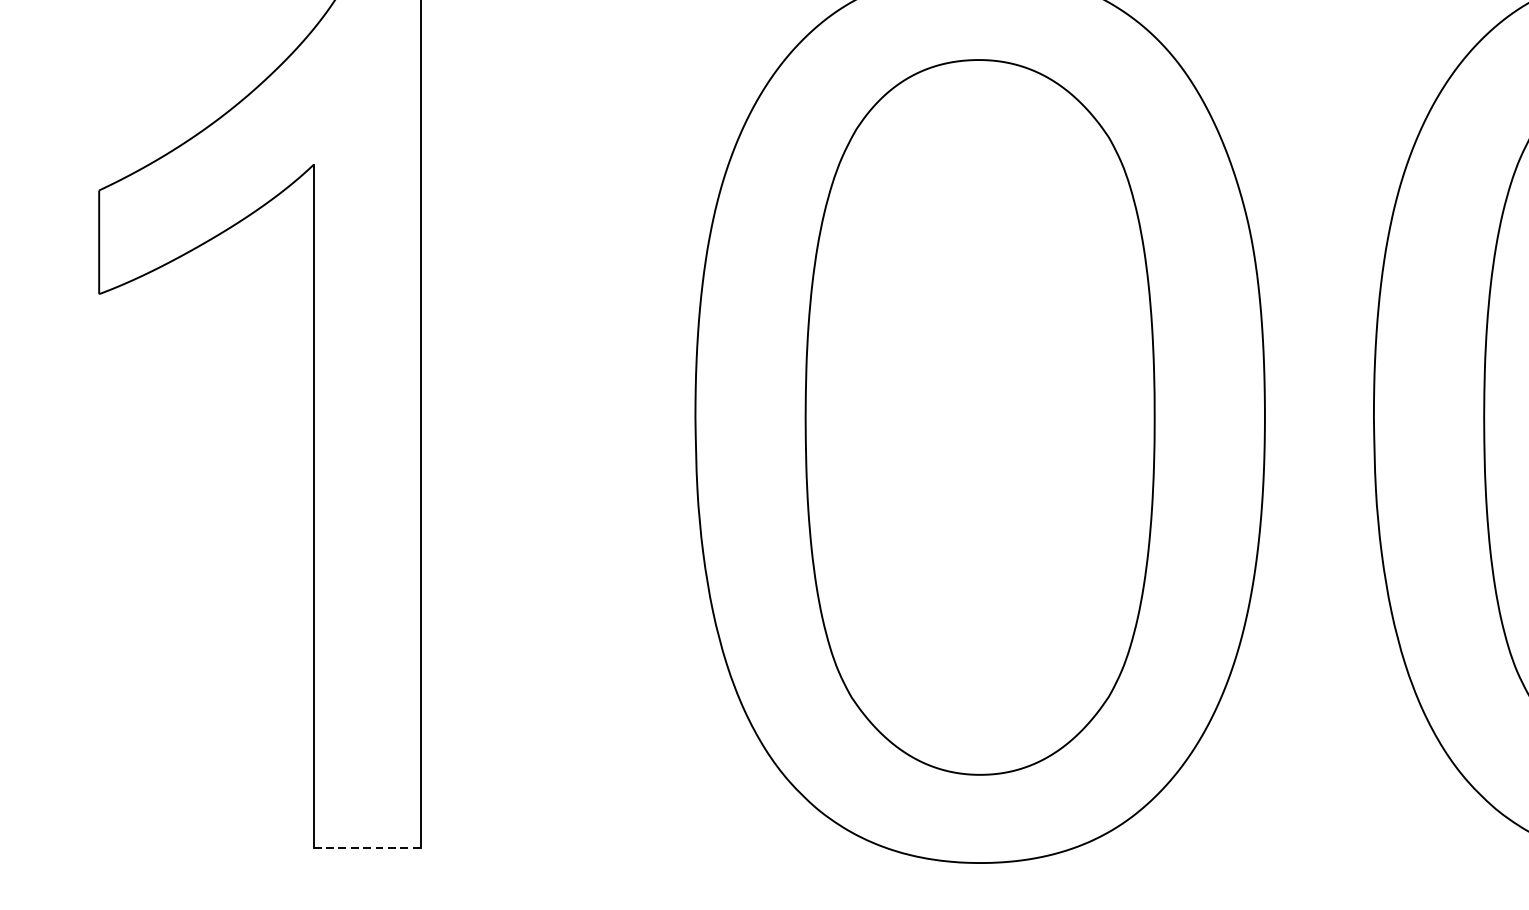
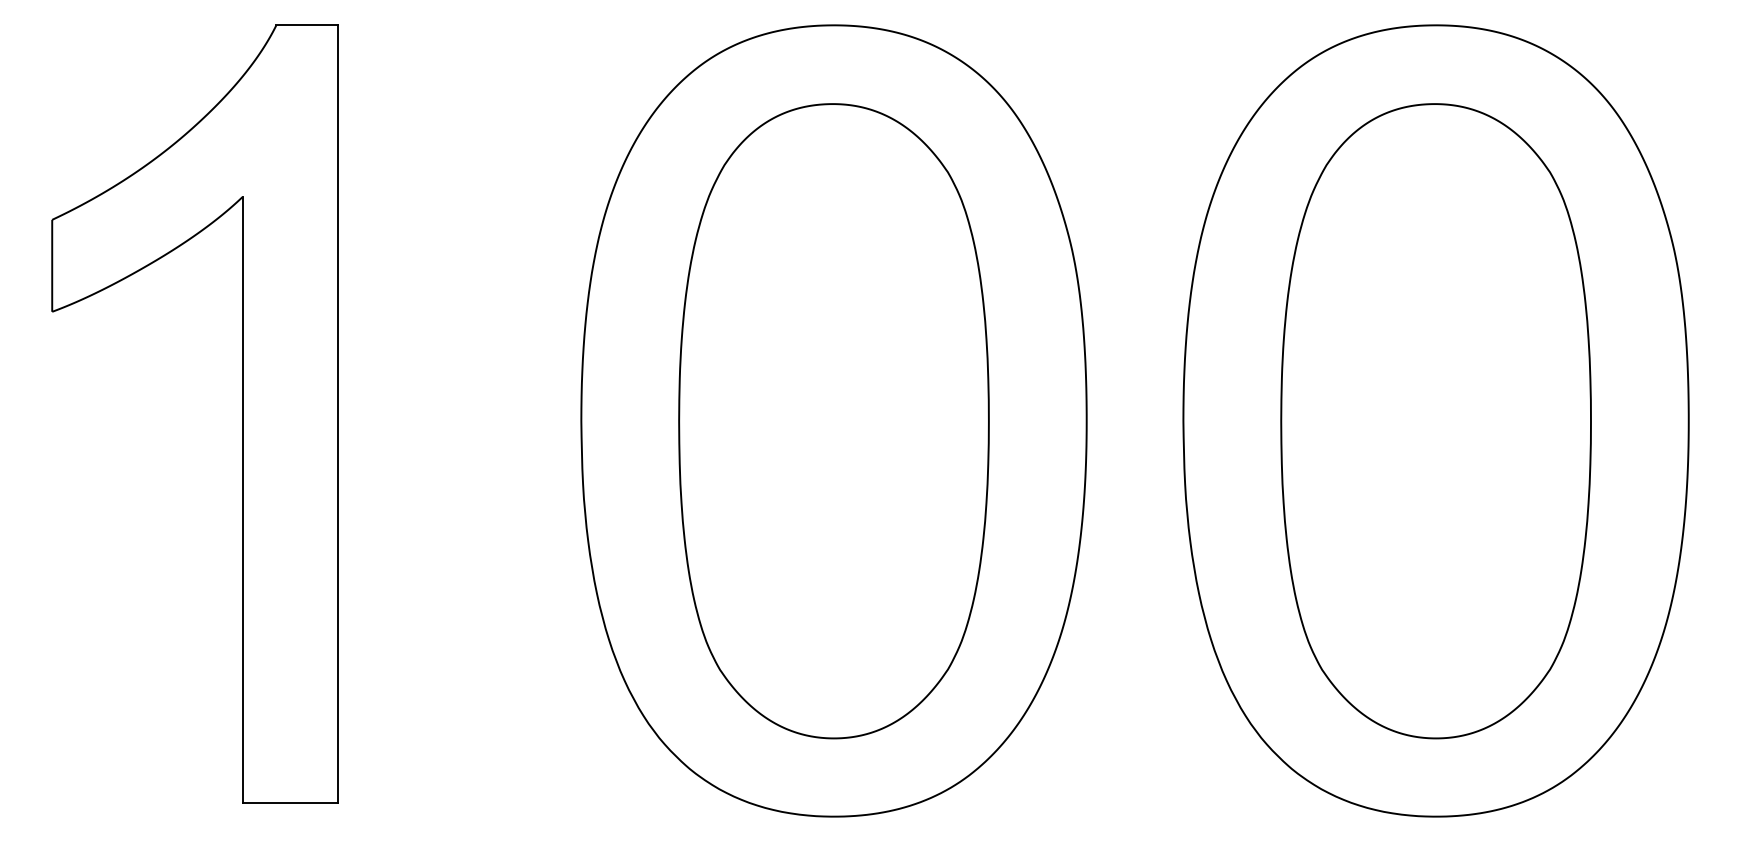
line: (367, 848) -> (290, 803), dashed -> solid

